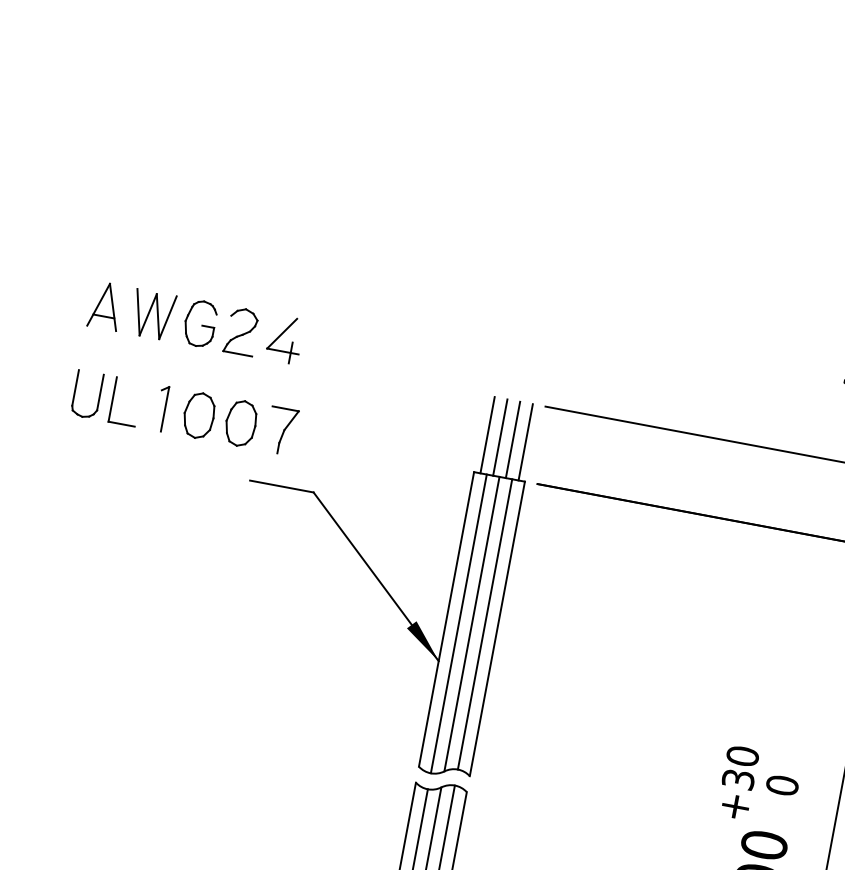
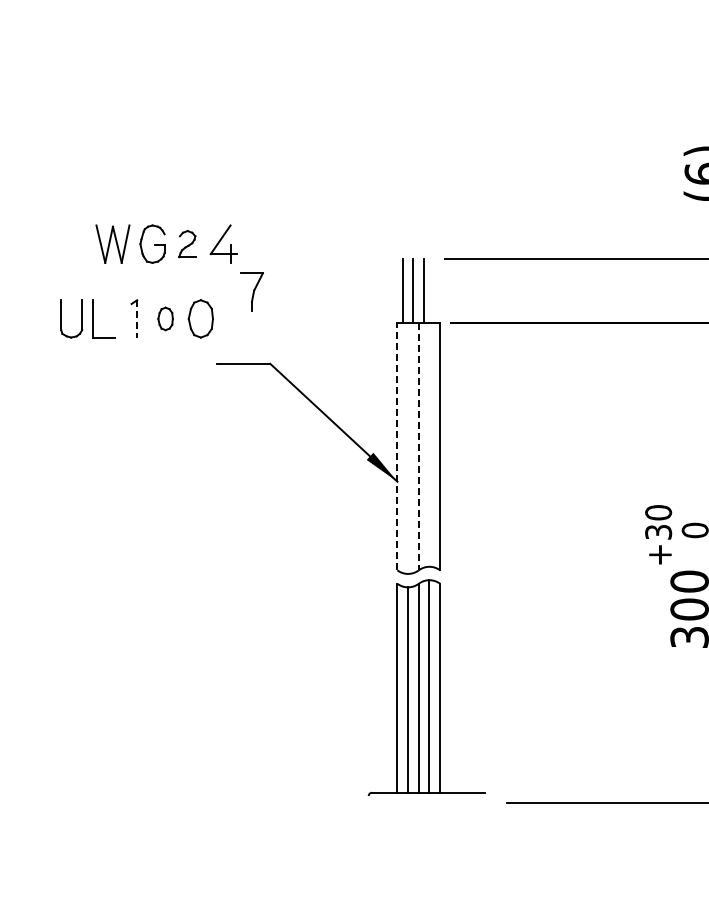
part: (106, 305) -> (73, 243), removed
part: (241, 330) -> (187, 243), size x0.7
line: (165, 408) -> (137, 318), solid -> dashed
part: (198, 415) -> (165, 318), size x0.6
part: (281, 430) -> (251, 291), moved
line: (525, 441) -> (434, 290), removed
line: (446, 619) -> (397, 446), solid -> dashed
line: (459, 622) -> (408, 447), removed
line: (471, 623) -> (418, 446), solid -> dashed
line: (485, 623) -> (429, 444), removed

